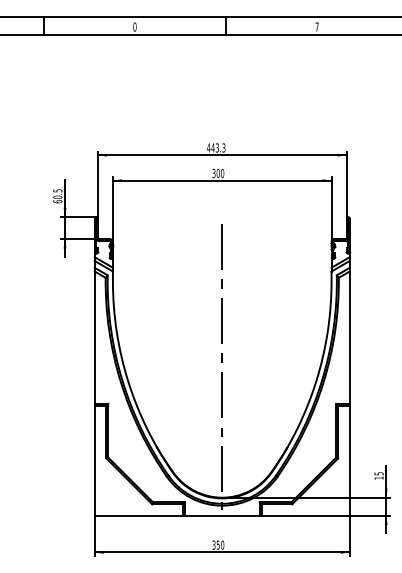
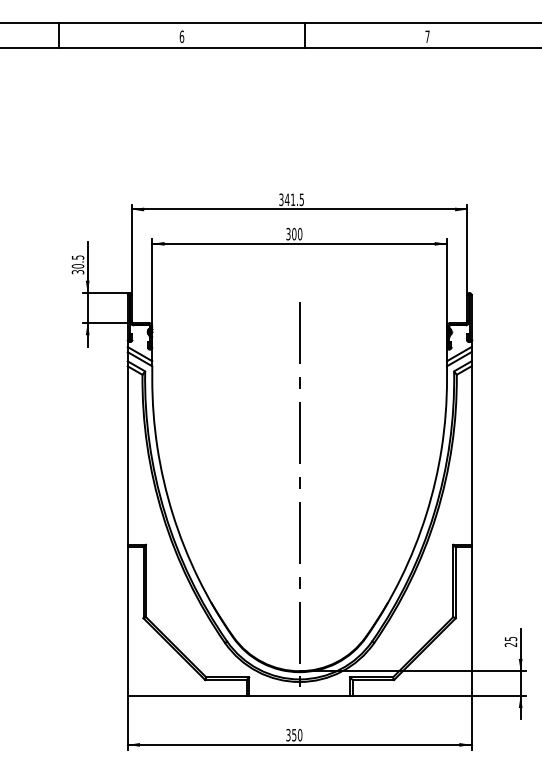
text: (135, 26) -> (182, 36), 0 -> 6
text: (216, 147) -> (291, 199), 443.3 -> 341.5
text: (57, 201) -> (77, 271), 60.5 -> 30.5
text: (378, 477) -> (510, 644), 15 -> 25

